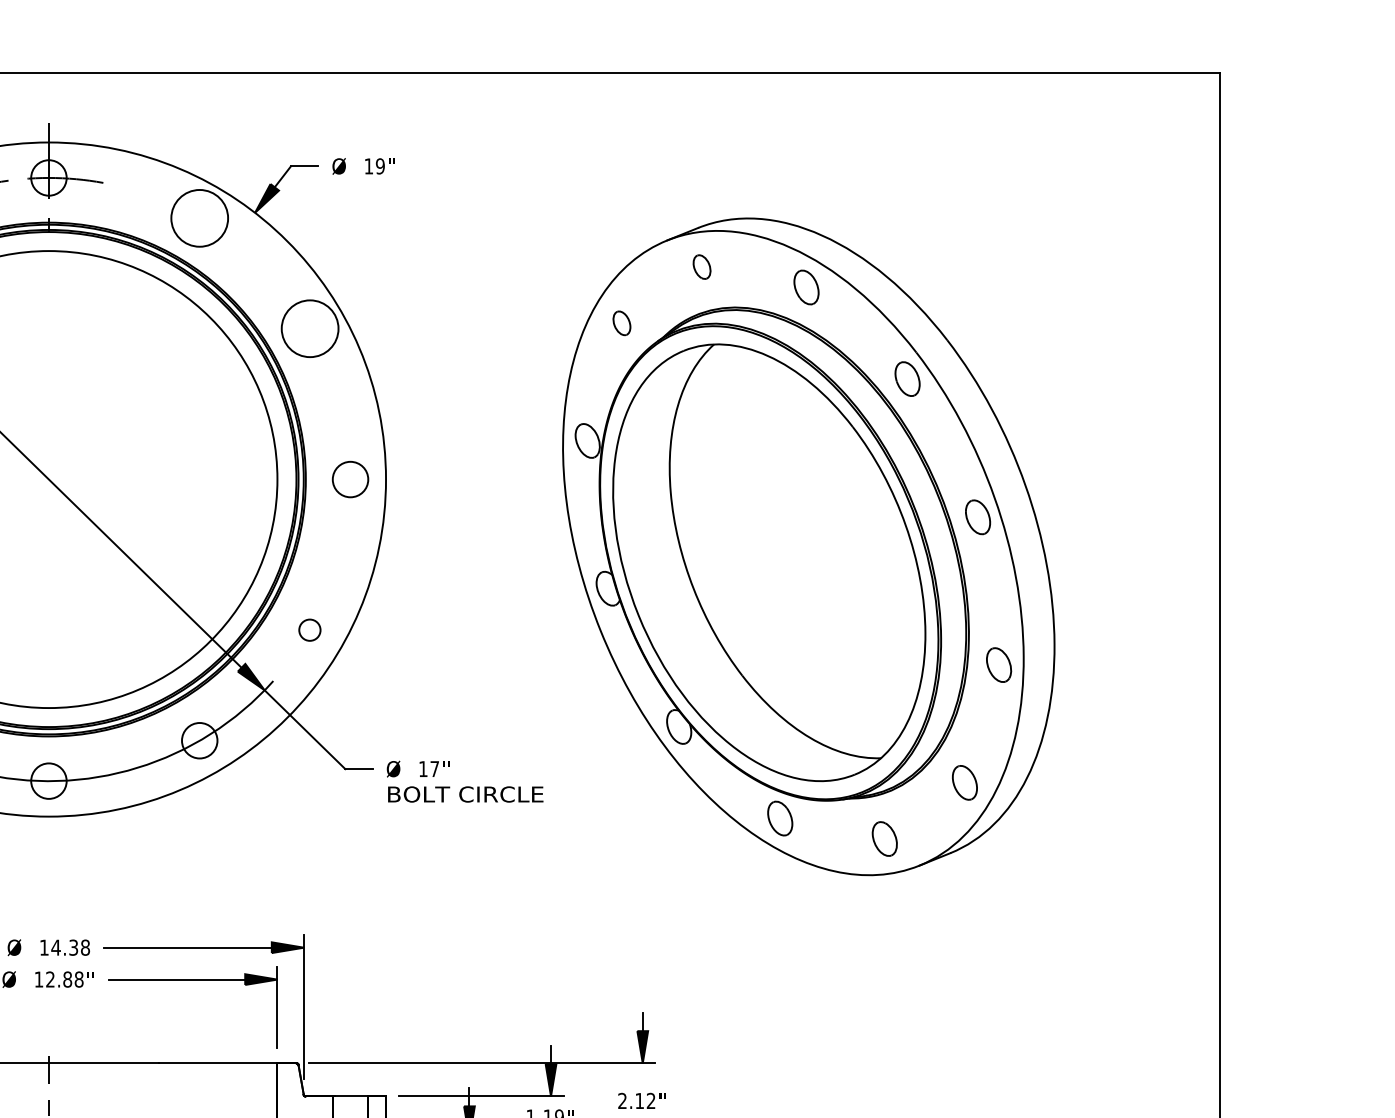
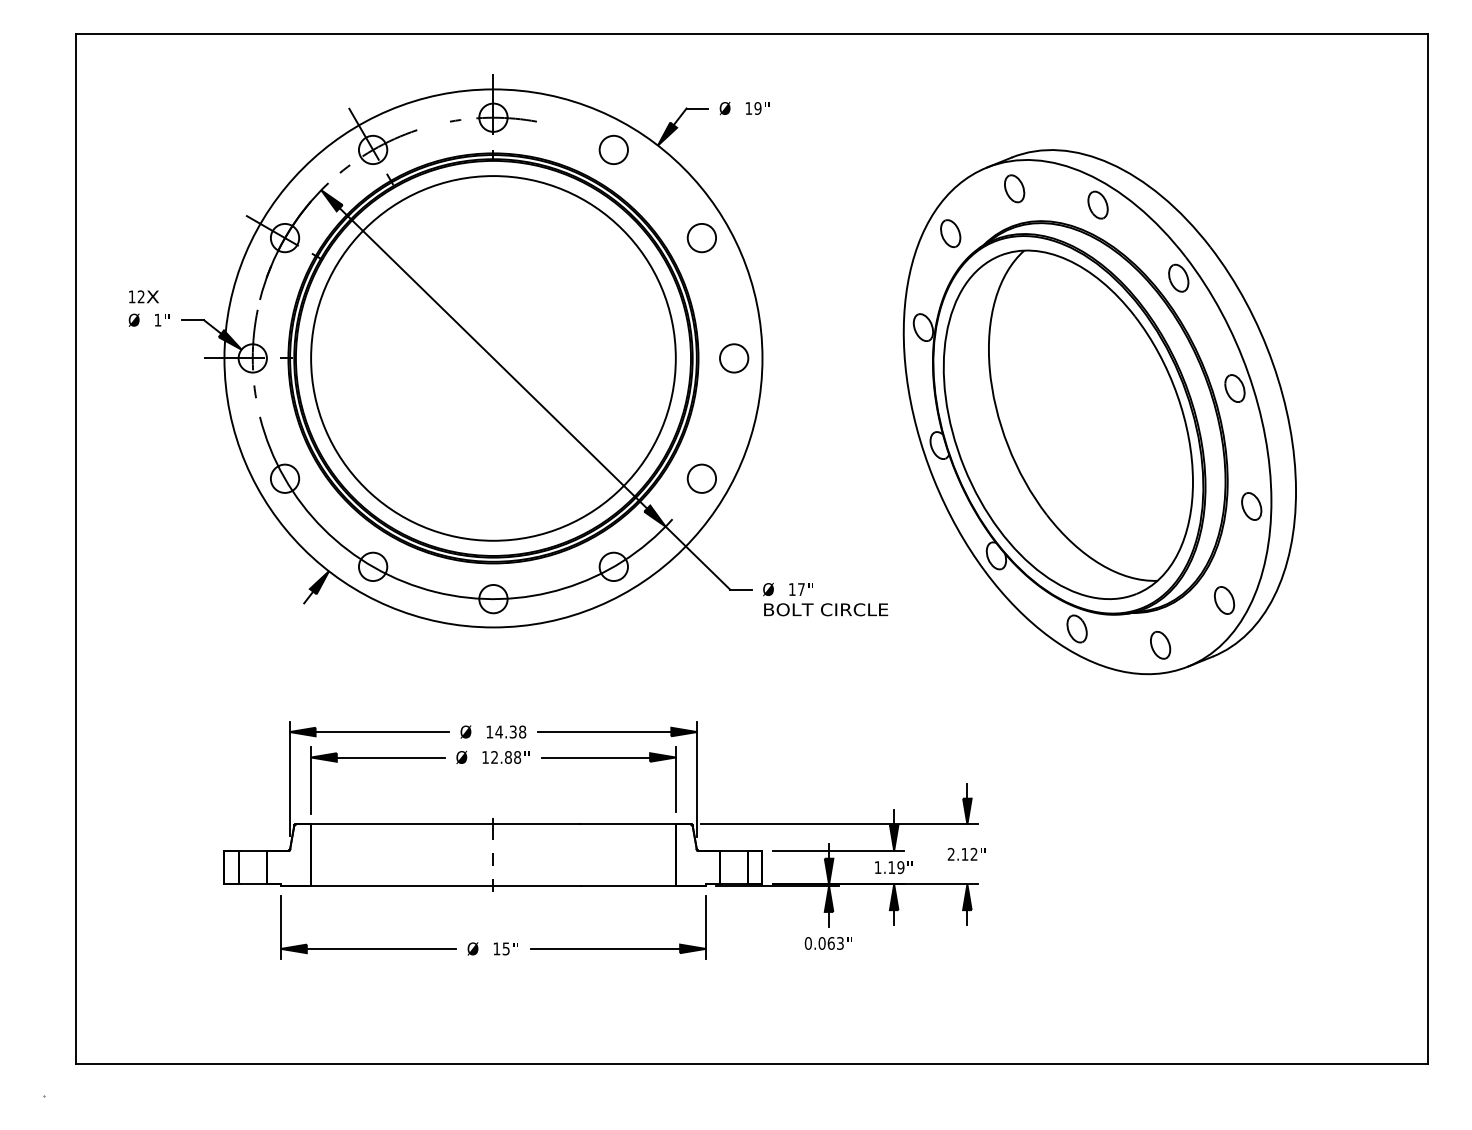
circle: (199, 217) -> (613, 149), size x0.62
part: (701, 266) -> (1014, 188), size x1.43
part: (621, 323) -> (950, 233), size x1.43
circle: (309, 328) -> (701, 237), size x0.62
circle: (309, 630) -> (701, 478), size x1.67

